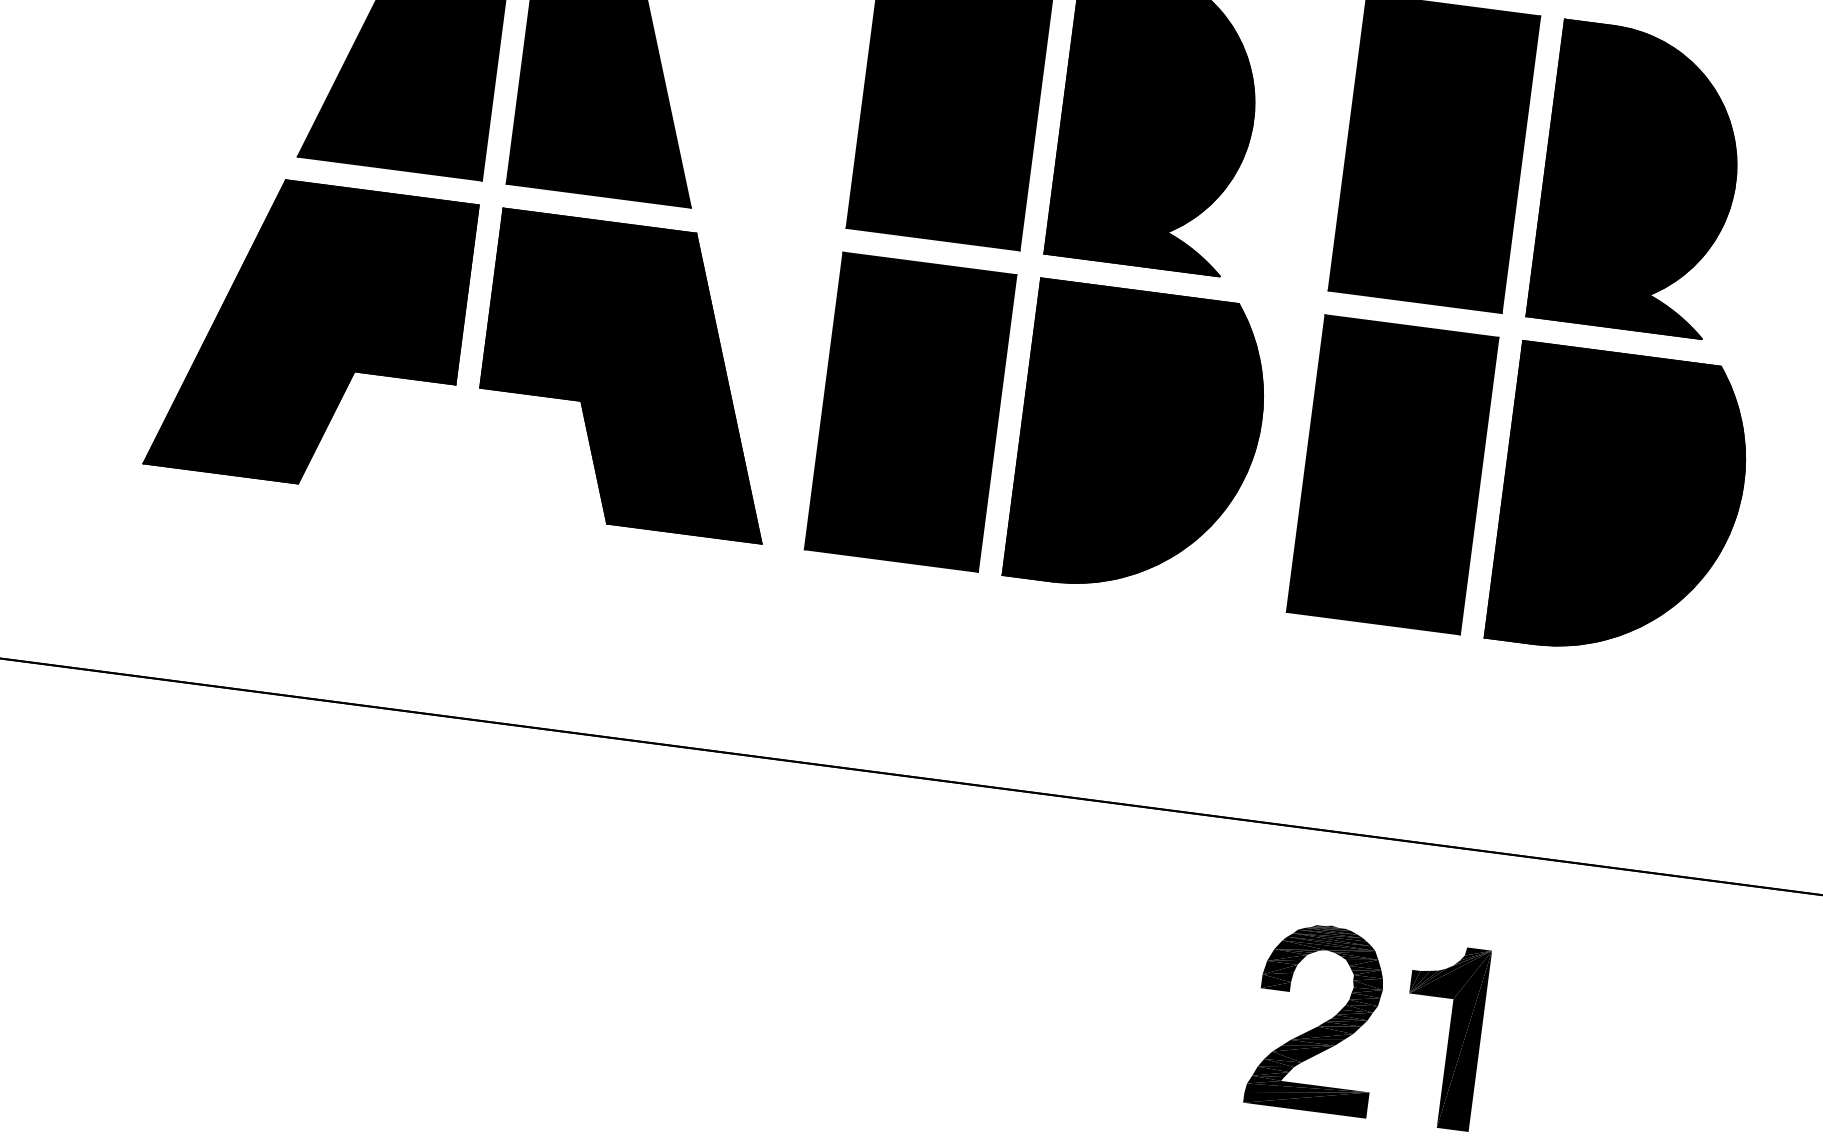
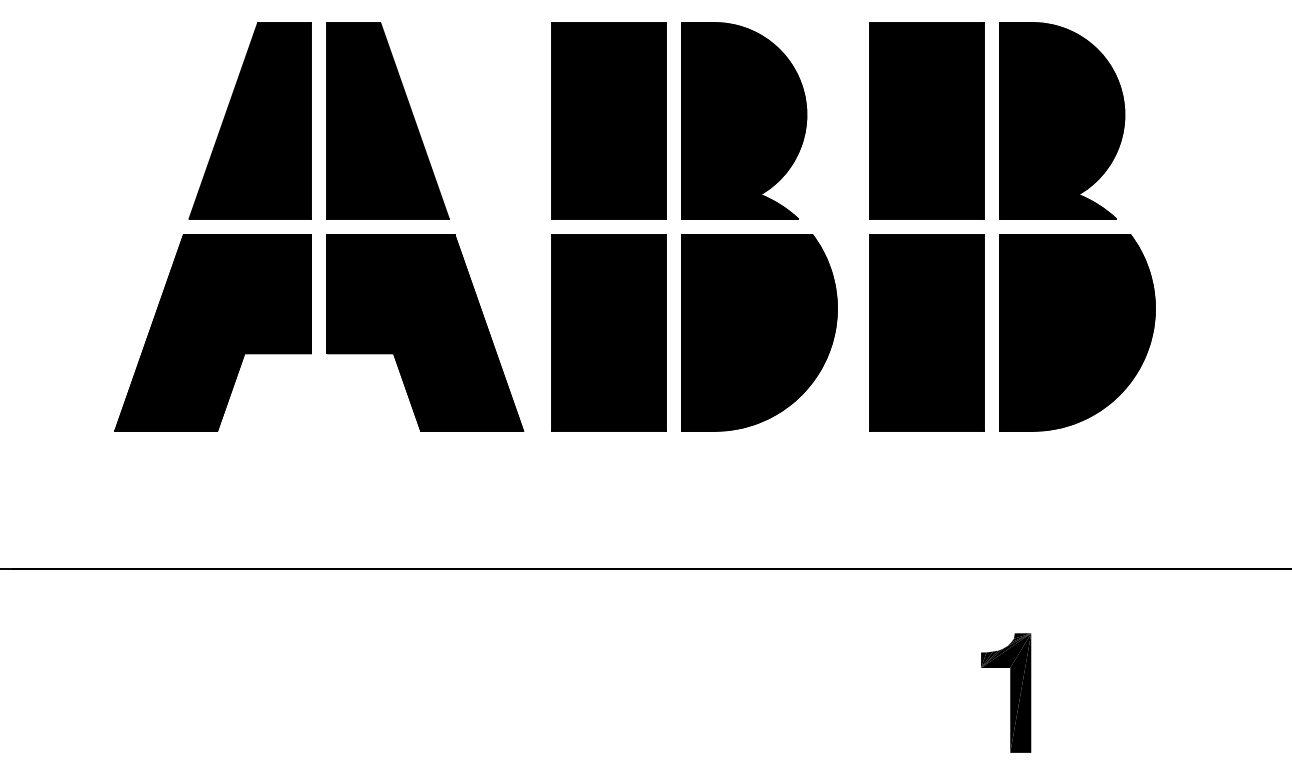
part: (1315, 1017) -> (922, 691), removed

